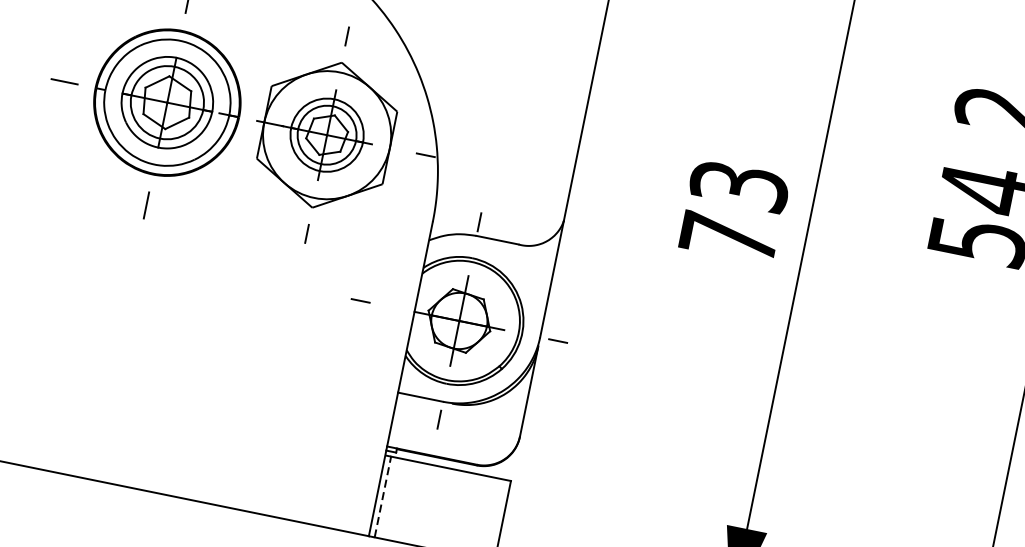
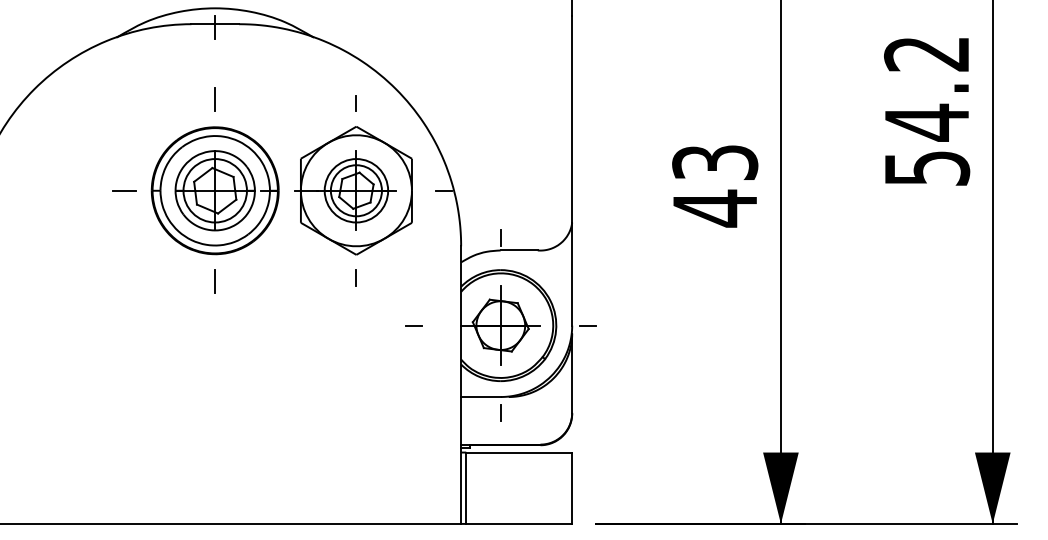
text: (728, 237) -> (714, 208), 73 -> 43
line: (383, 497) -> (466, 488), dashed -> solid

